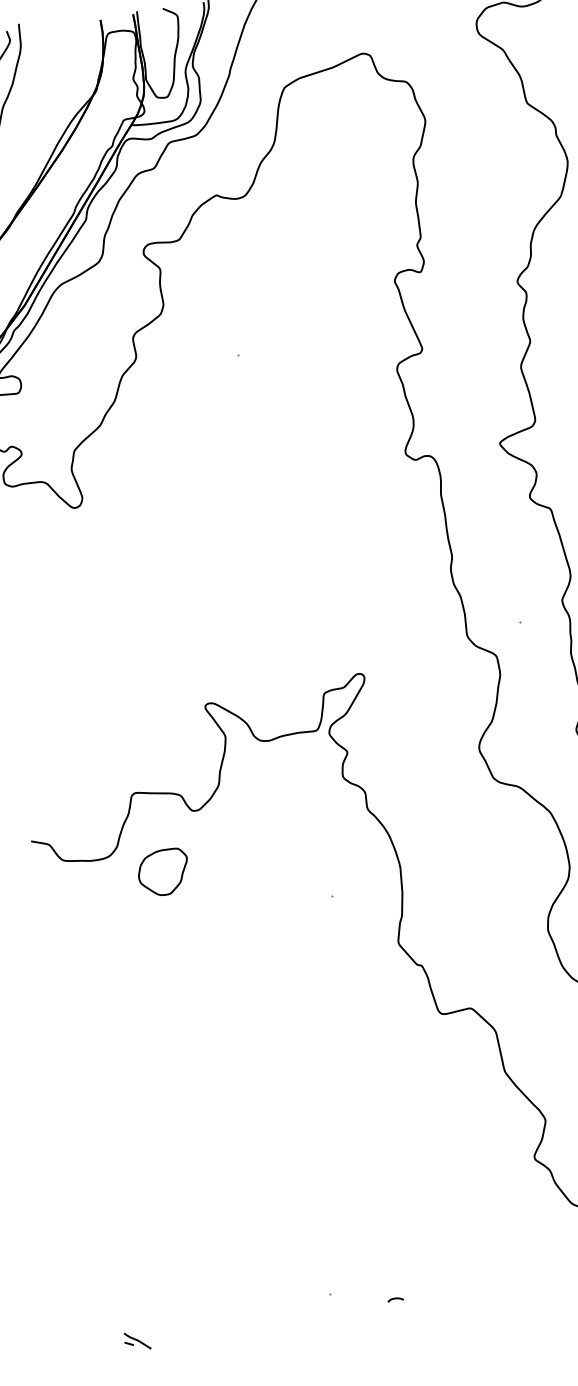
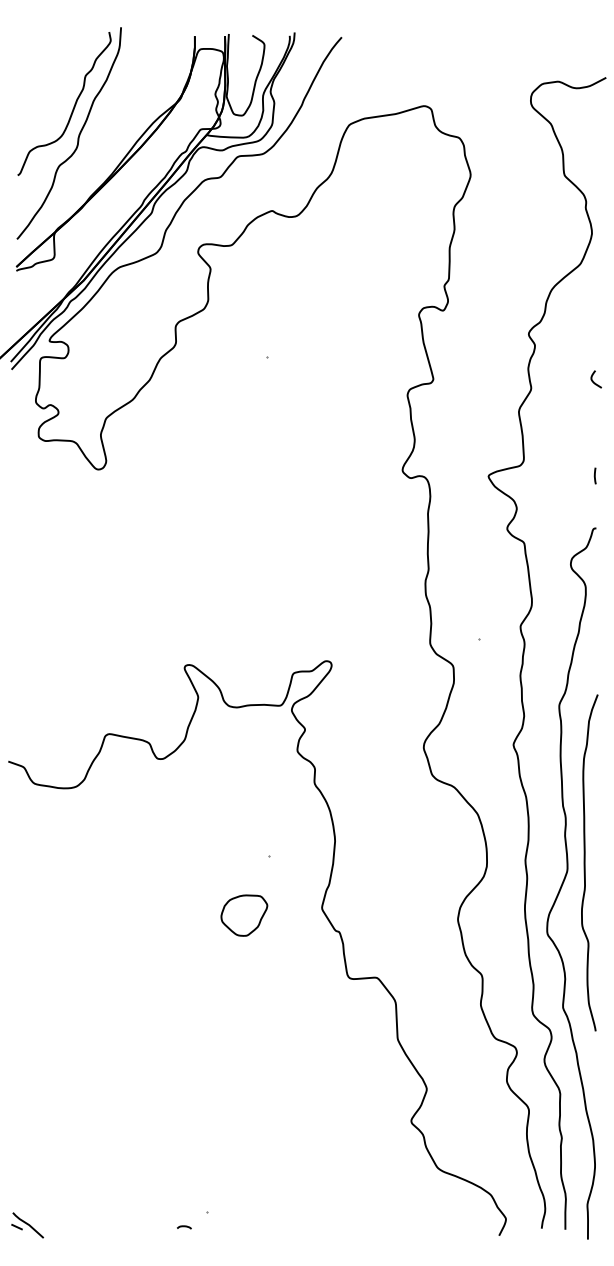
part: (163, 872) -> (244, 915), moved
curve: (395, 1299) -> (184, 1227), moved
part: (137, 1341) -> (27, 1225), size x1.4

